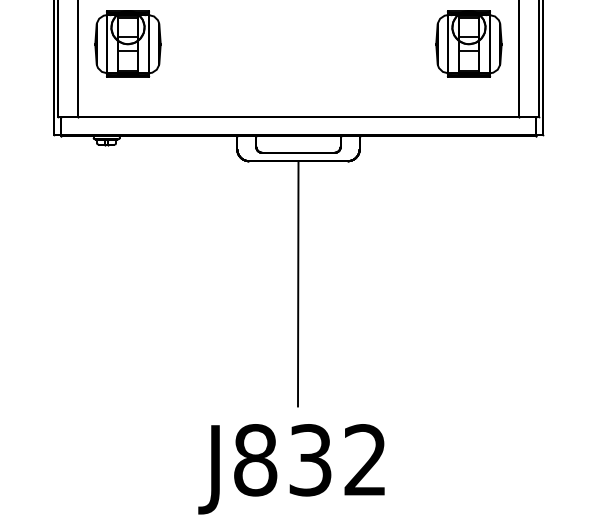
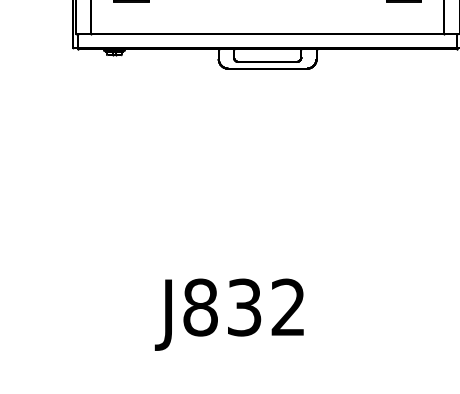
line: (298, 283) -> (267, 166), removed
text: (291, 469) -> (229, 314), moved

